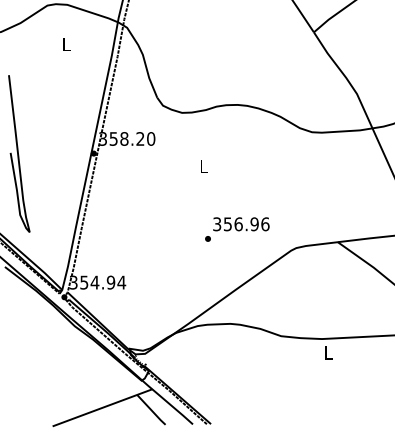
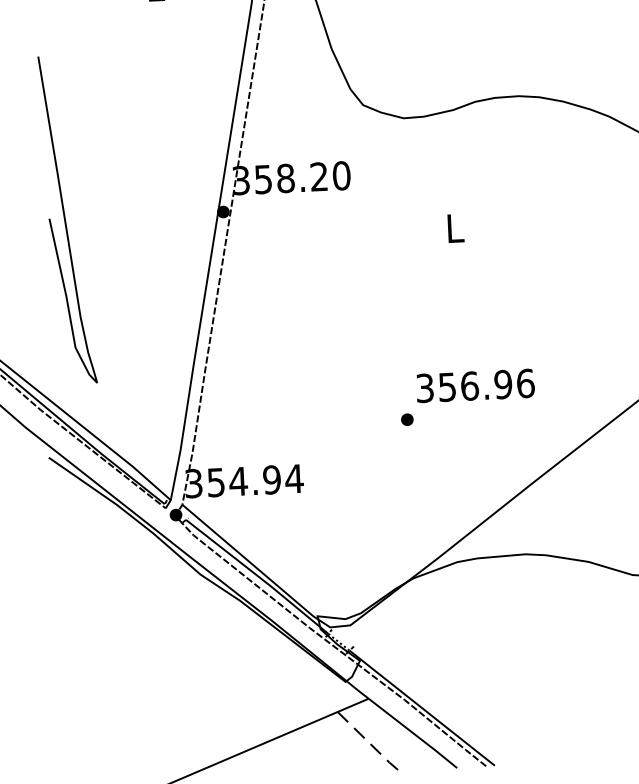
text: (237, 229) -> (467, 397), moved
line: (151, 410) -> (369, 743), solid -> dashed

